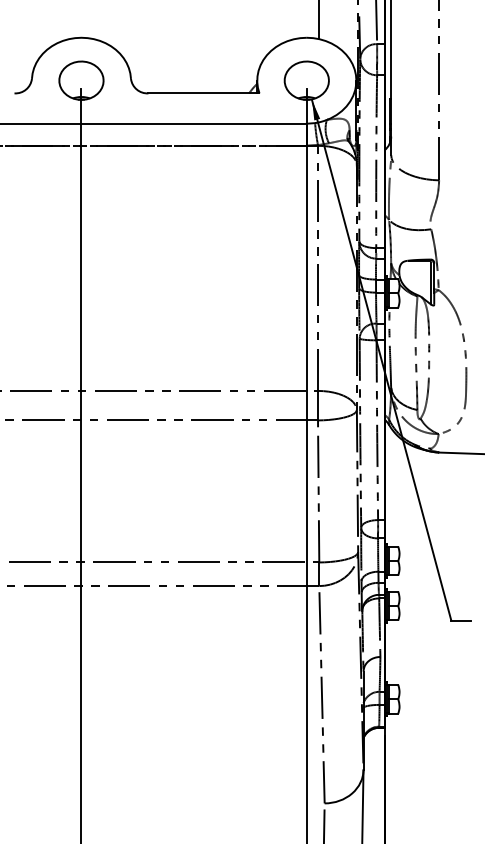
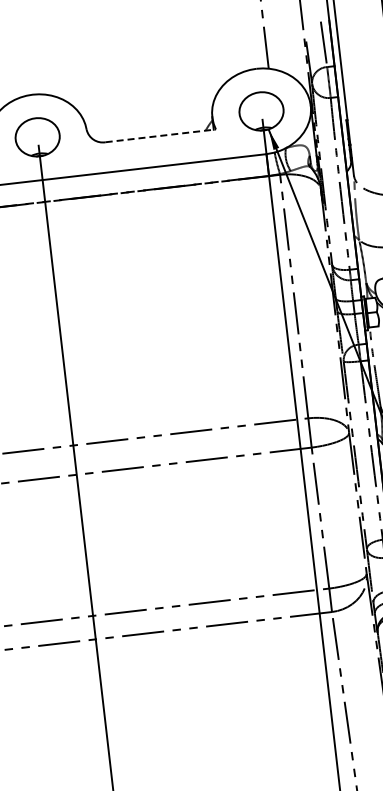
line: (203, 93) -> (160, 136), solid -> dashed

